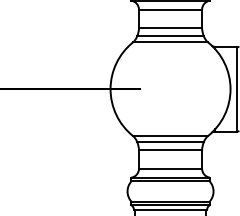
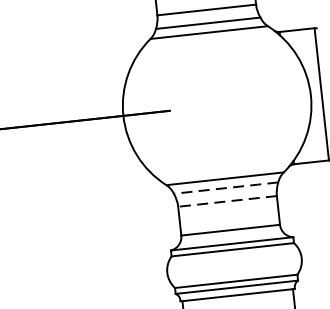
line: (170, 141) -> (225, 187), solid -> dashed
line: (170, 150) -> (227, 201), solid -> dashed

